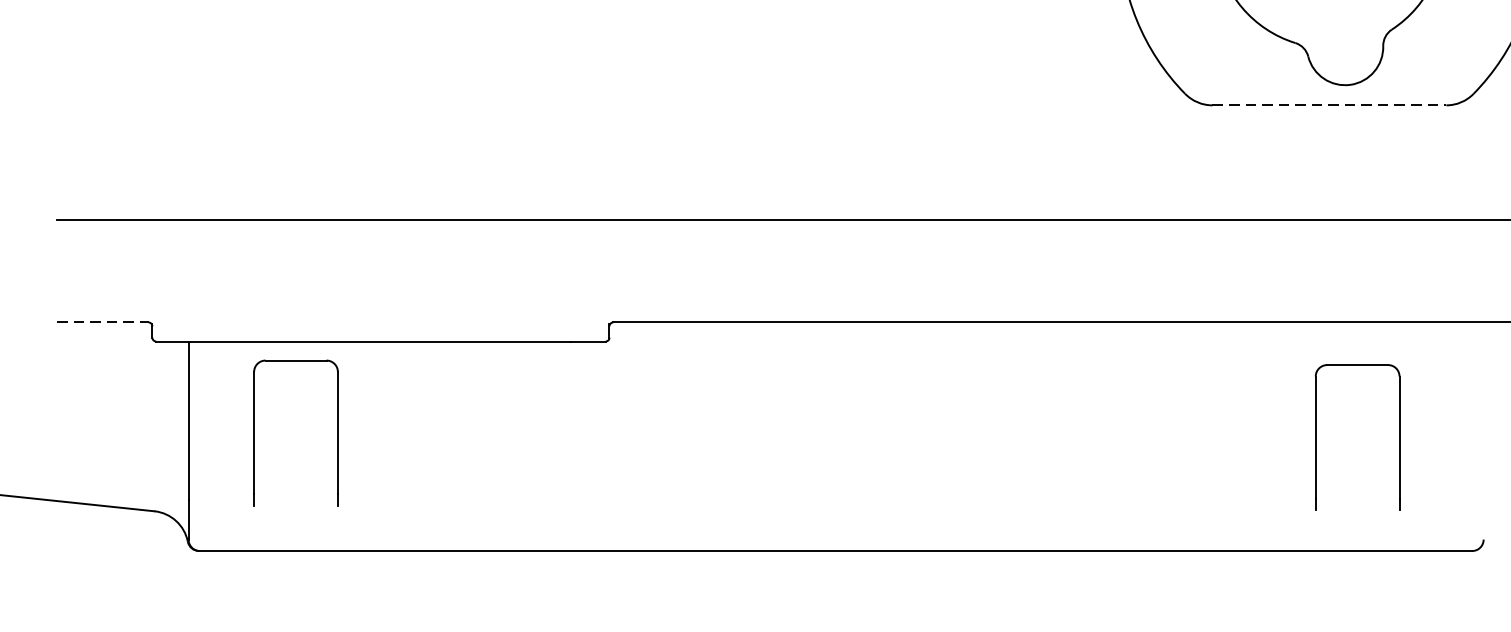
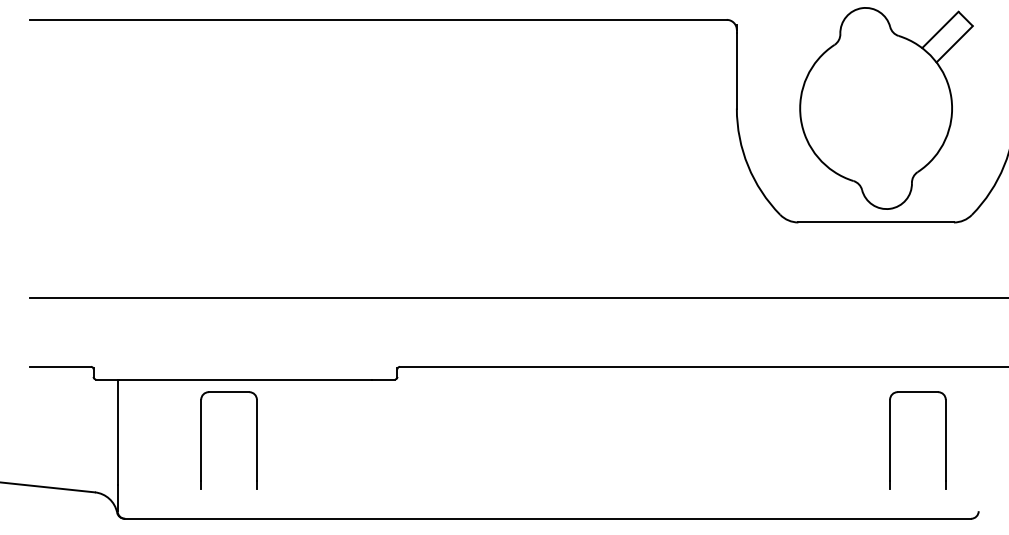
line: (1329, 105) -> (876, 222), dashed -> solid
line: (104, 321) -> (61, 366), dashed -> solid
part: (254, 433) -> (201, 440), moved
part: (1316, 437) -> (890, 440), moved

